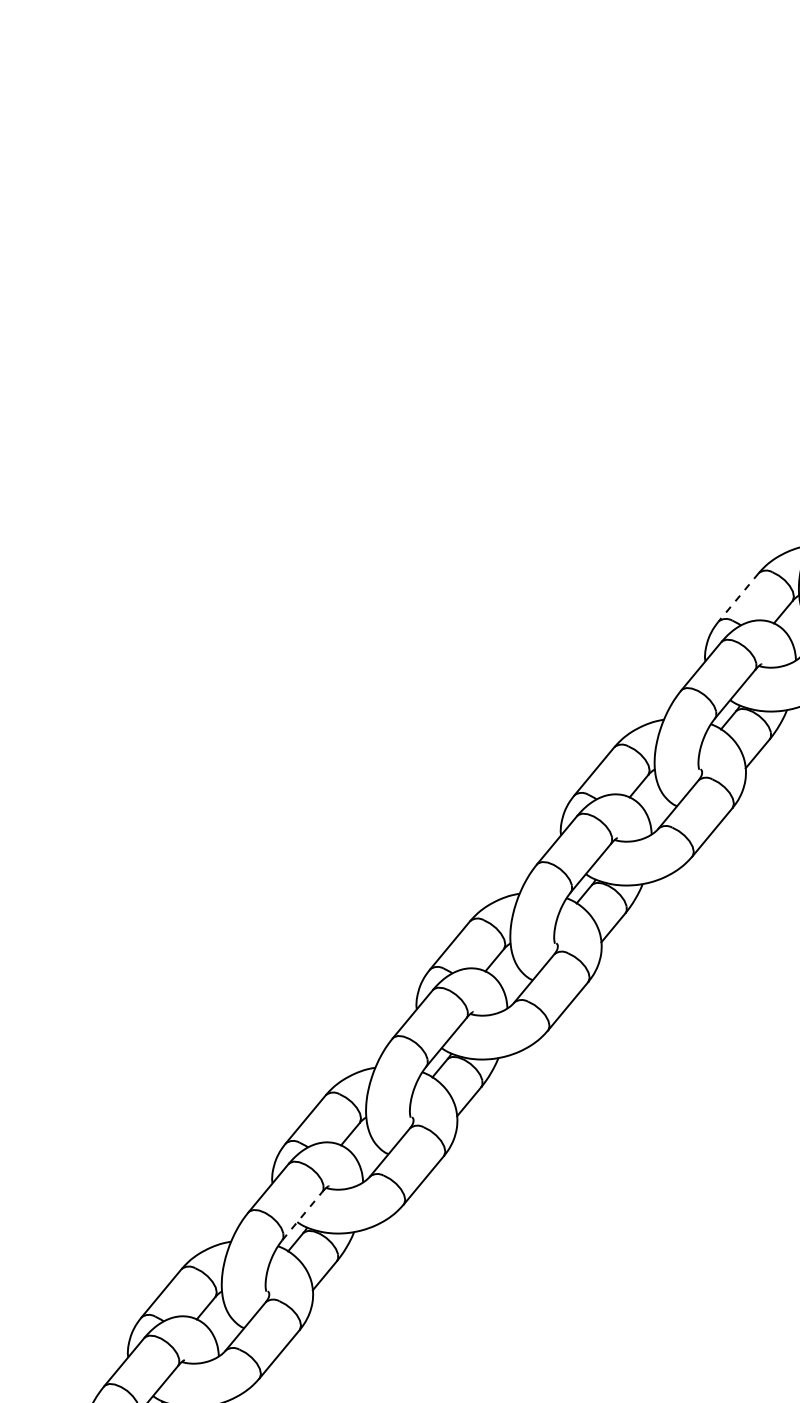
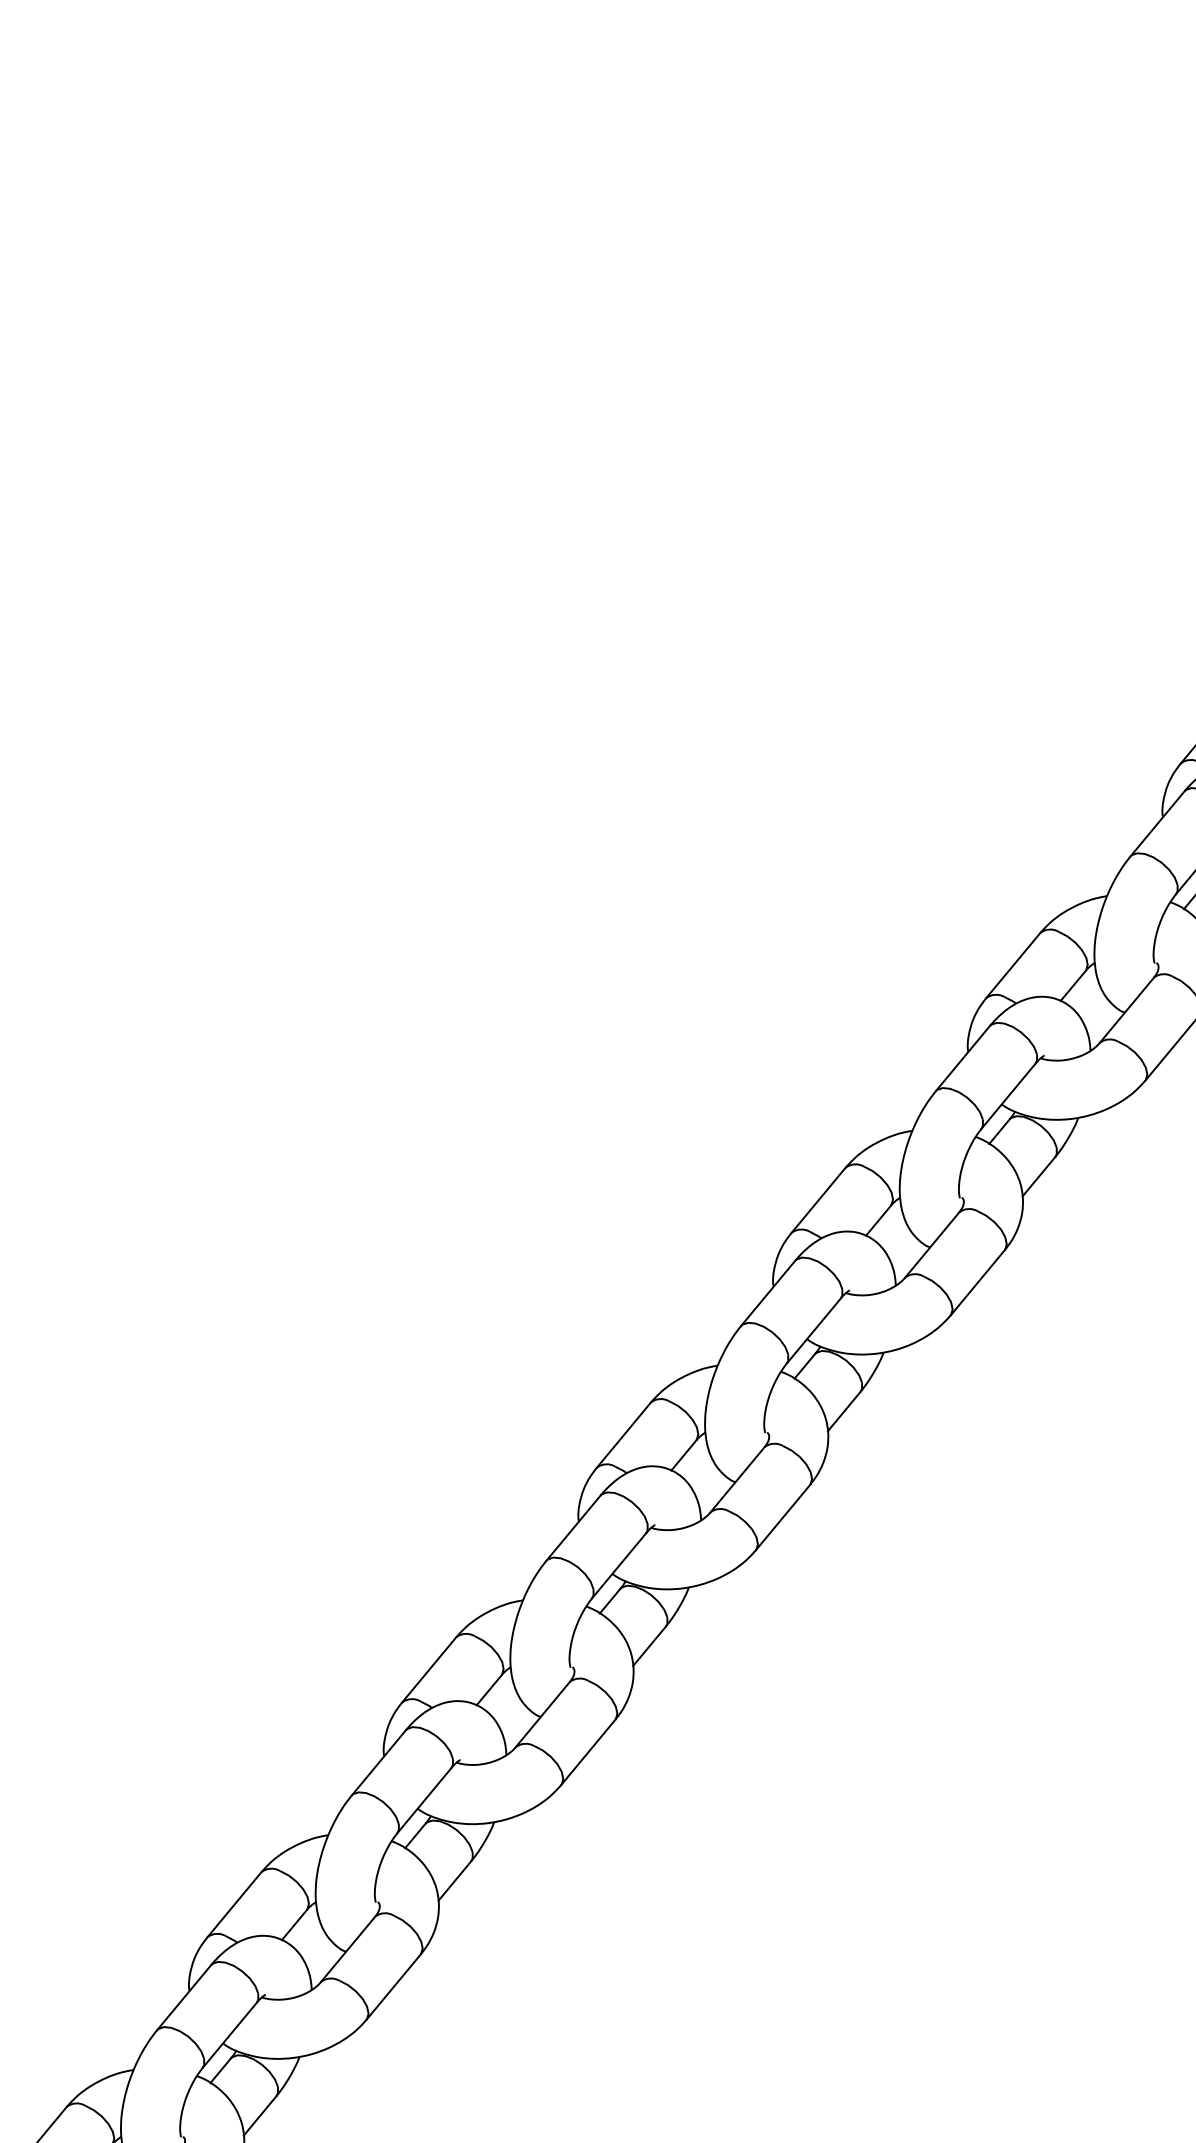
line: (738, 597) -> (1012, 966), dashed -> solid
line: (302, 1216) -> (424, 1800), dashed -> solid

